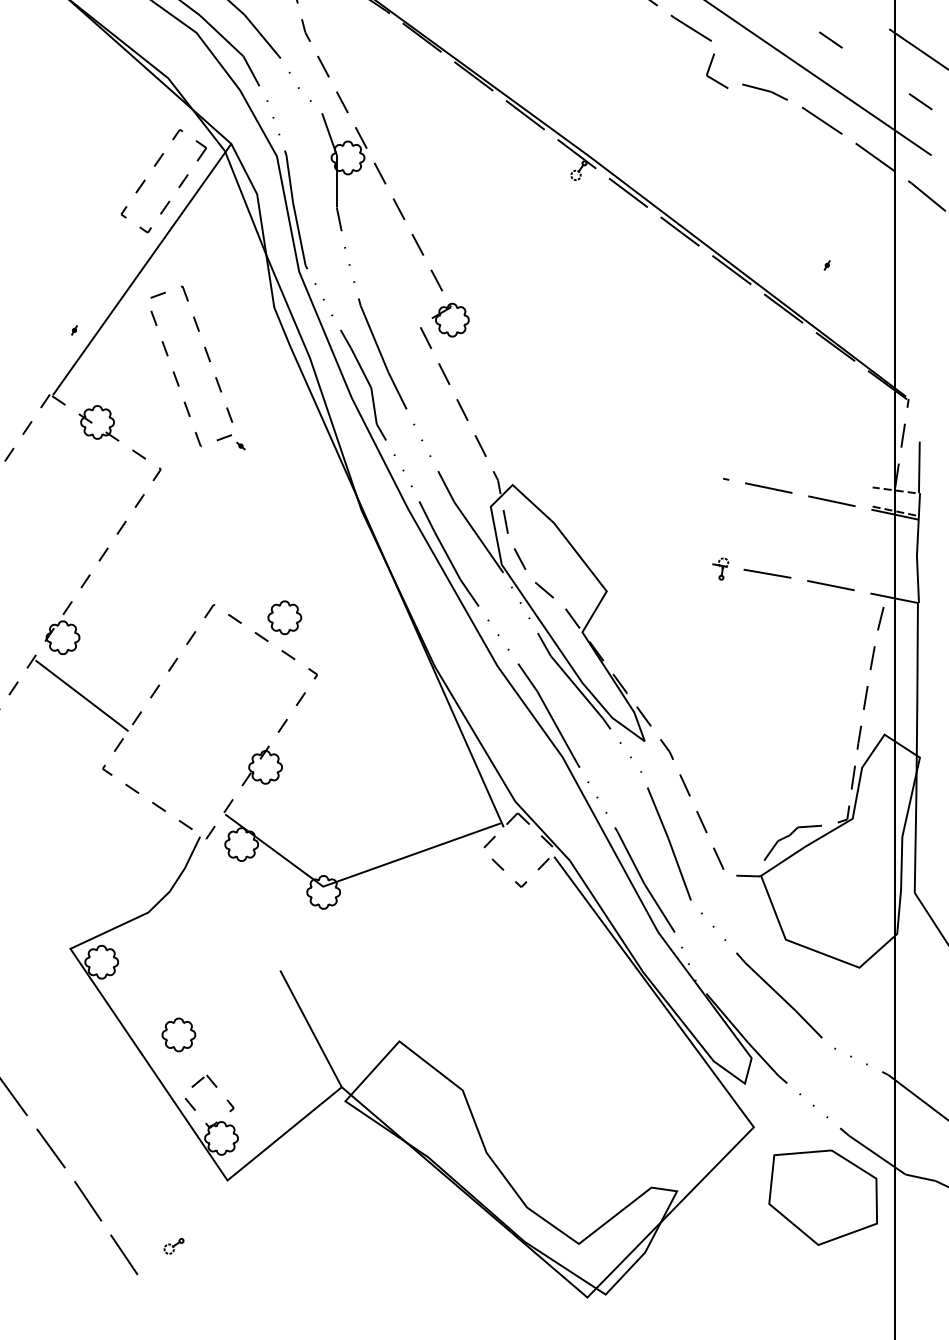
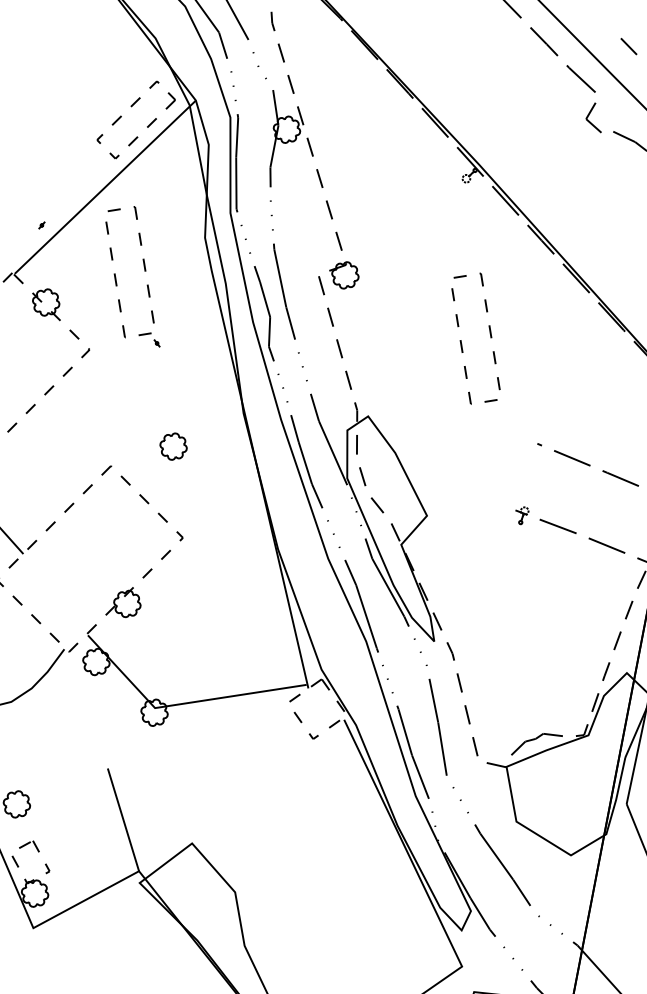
part: (608, 373) -> (461, 342), added
part: (284, 617) -> (173, 446), moved

